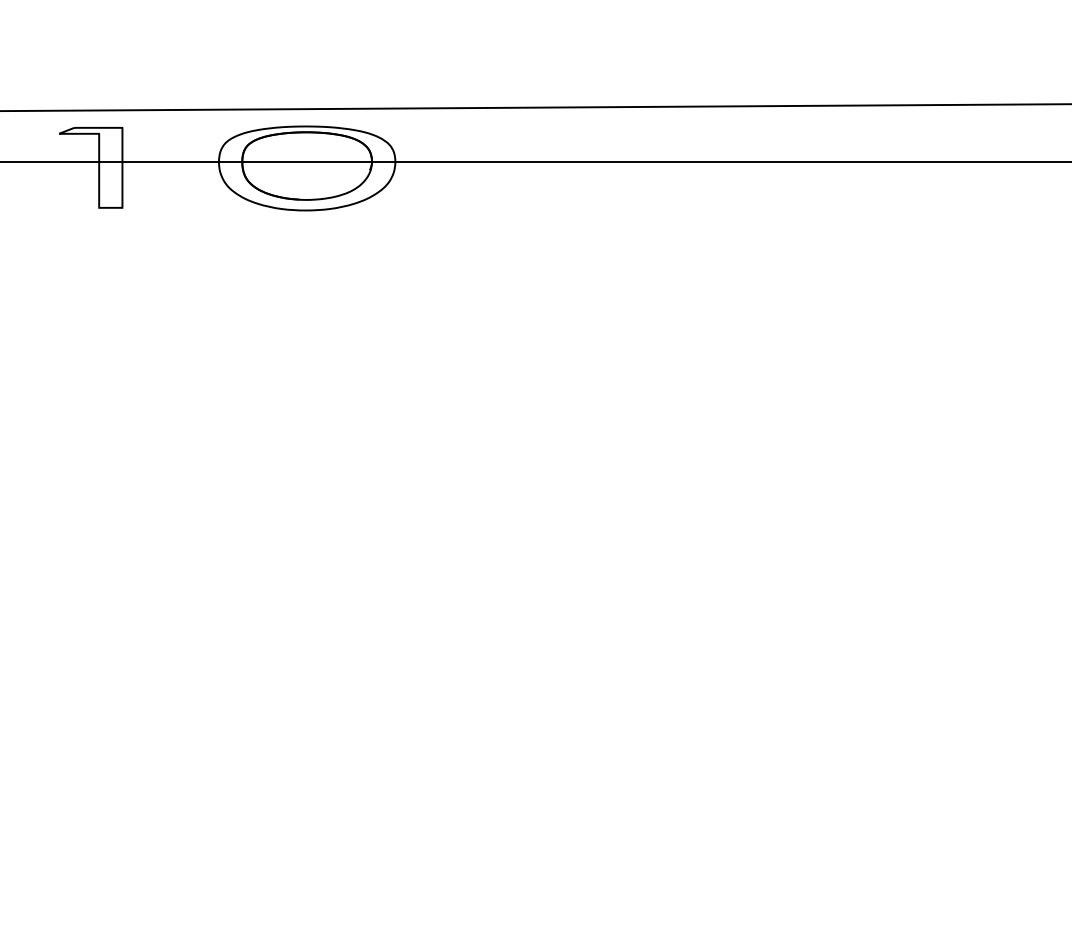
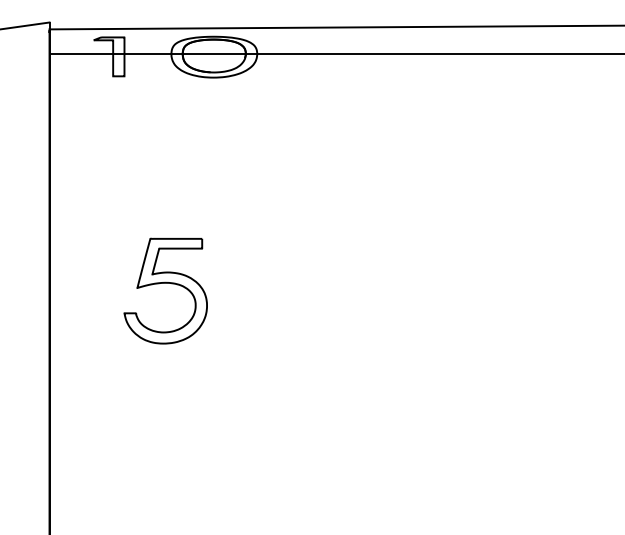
part: (206, 633) -> (165, 283), added

